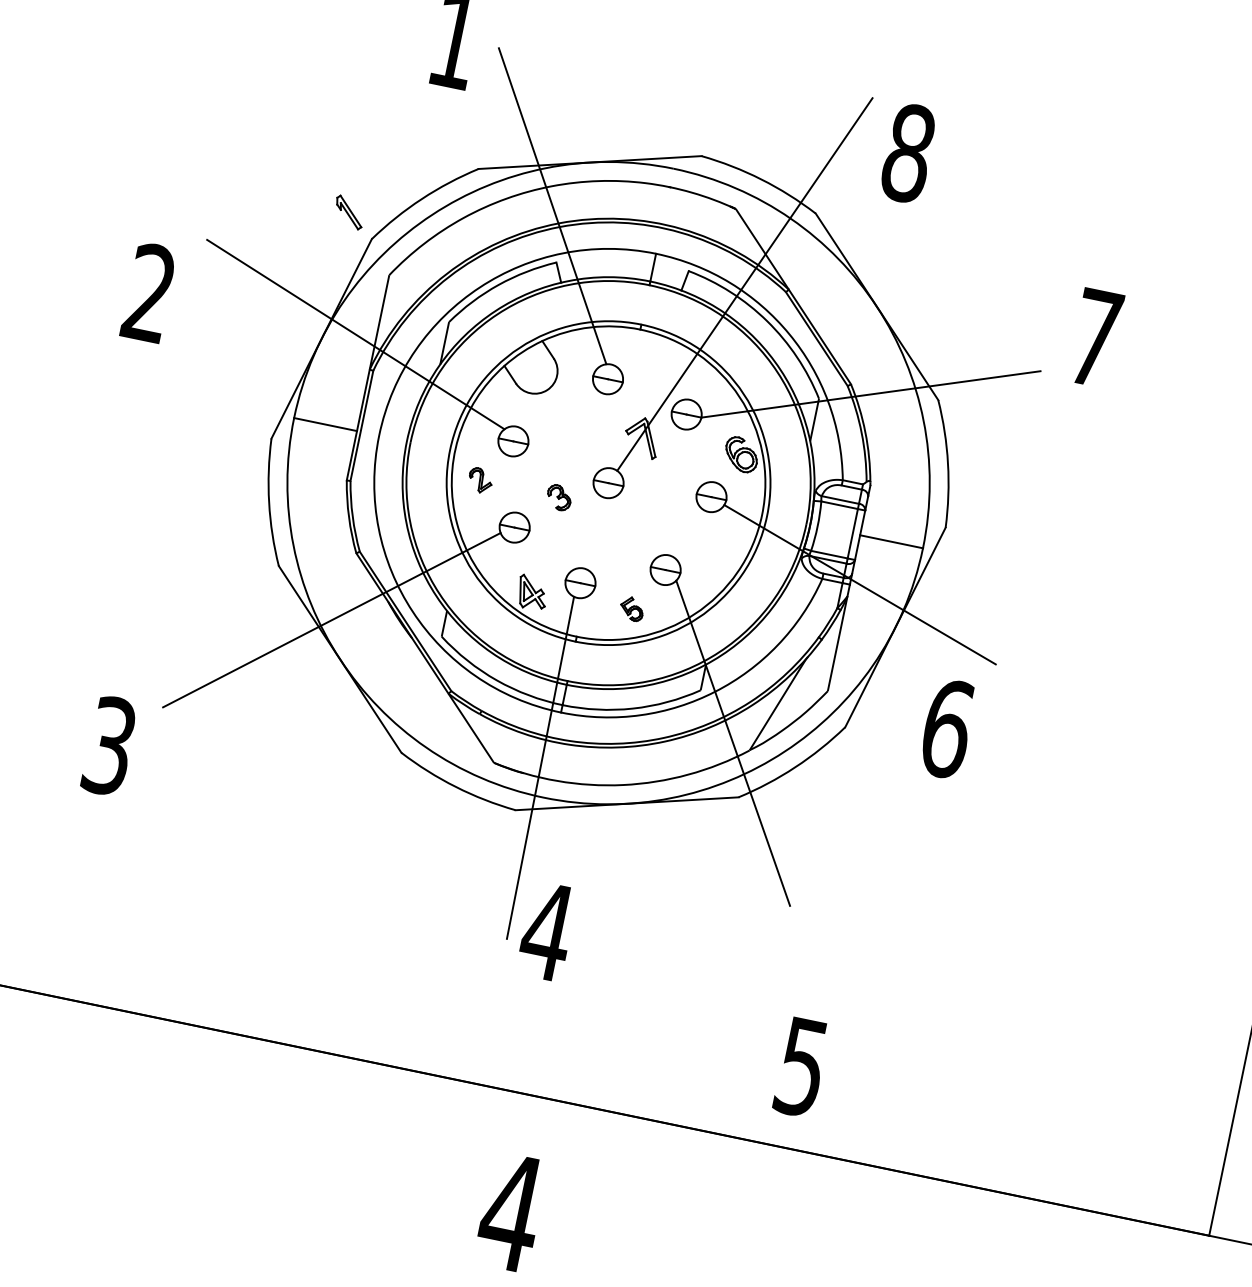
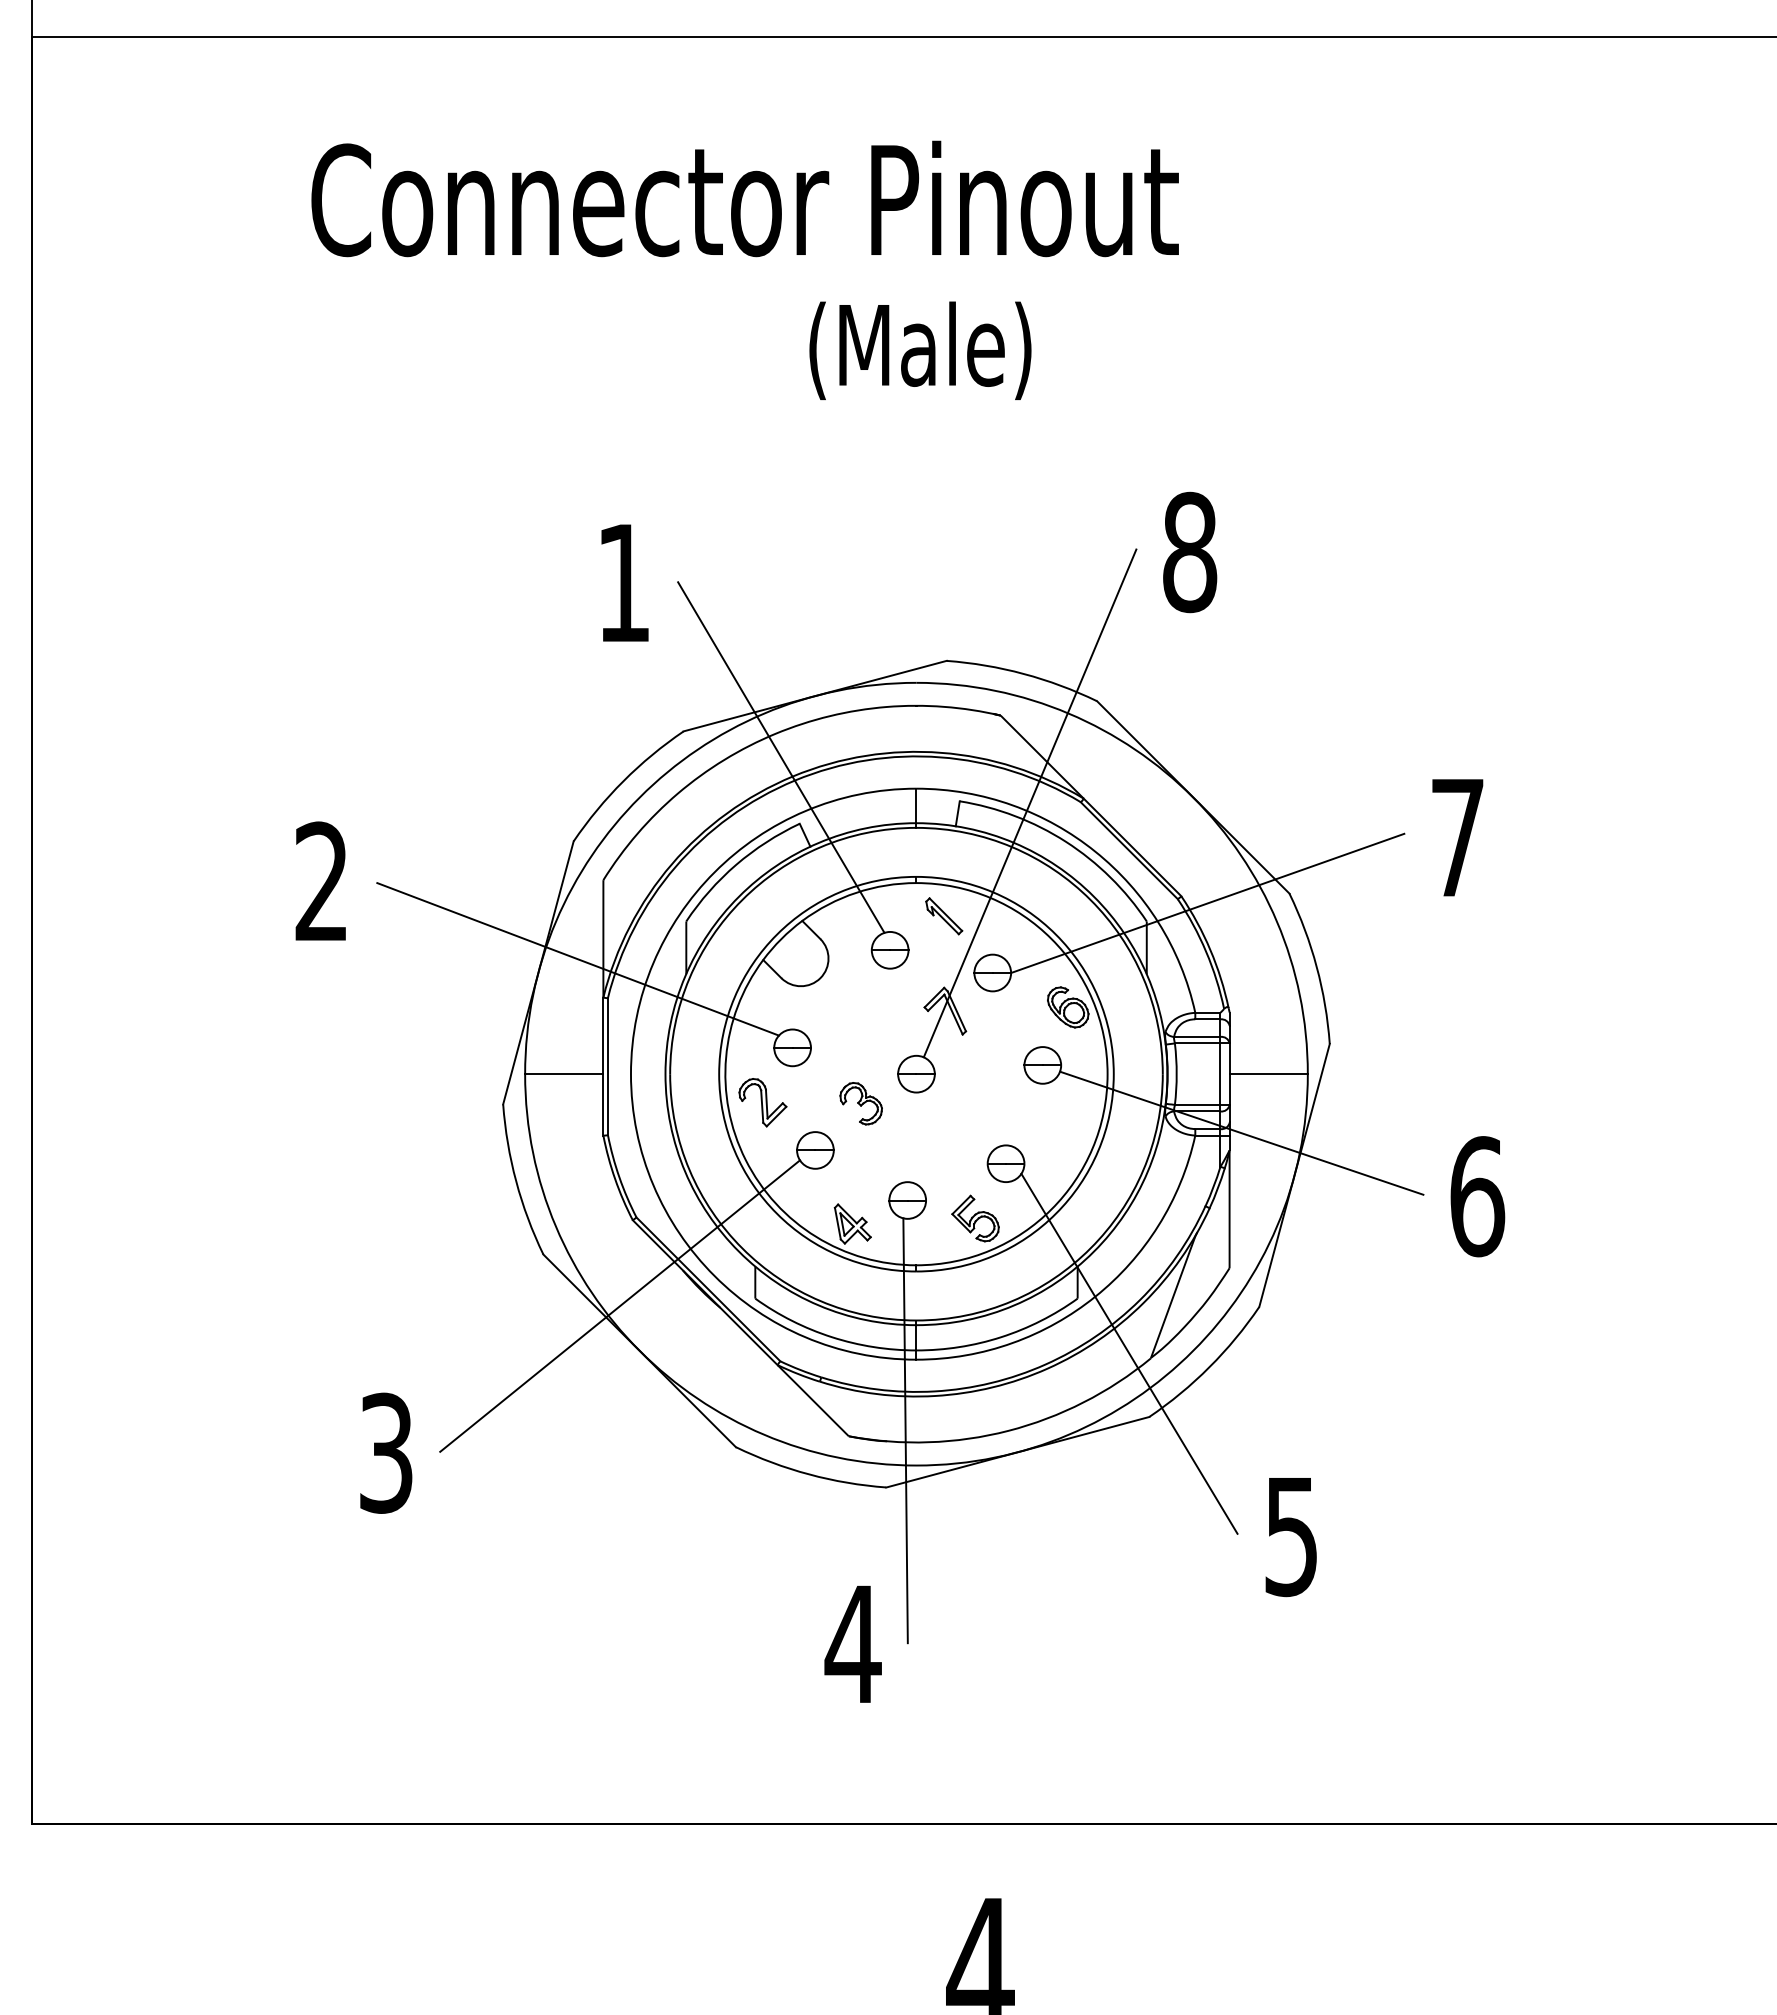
text: (908, 153) -> (1190, 552), moved
part: (349, 212) -> (944, 916), moved
text: (148, 291) -> (320, 880), moved
text: (1095, 337) -> (1457, 837), moved
part: (480, 480) -> (762, 1102), size x1.67
part: (558, 497) -> (860, 1103), size x1.43
part: (631, 608) -> (975, 1218), size x1.67
text: (947, 728) -> (1477, 1196), moved
text: (110, 745) -> (386, 1452), moved
text: (546, 931) -> (852, 1644), moved
text: (800, 1067) -> (1290, 1537), moved

